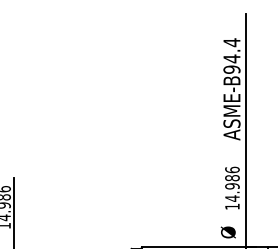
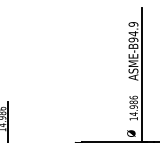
text: (232, 41) -> (133, 23), ASME-B94.4 -> ASME-B94.9

